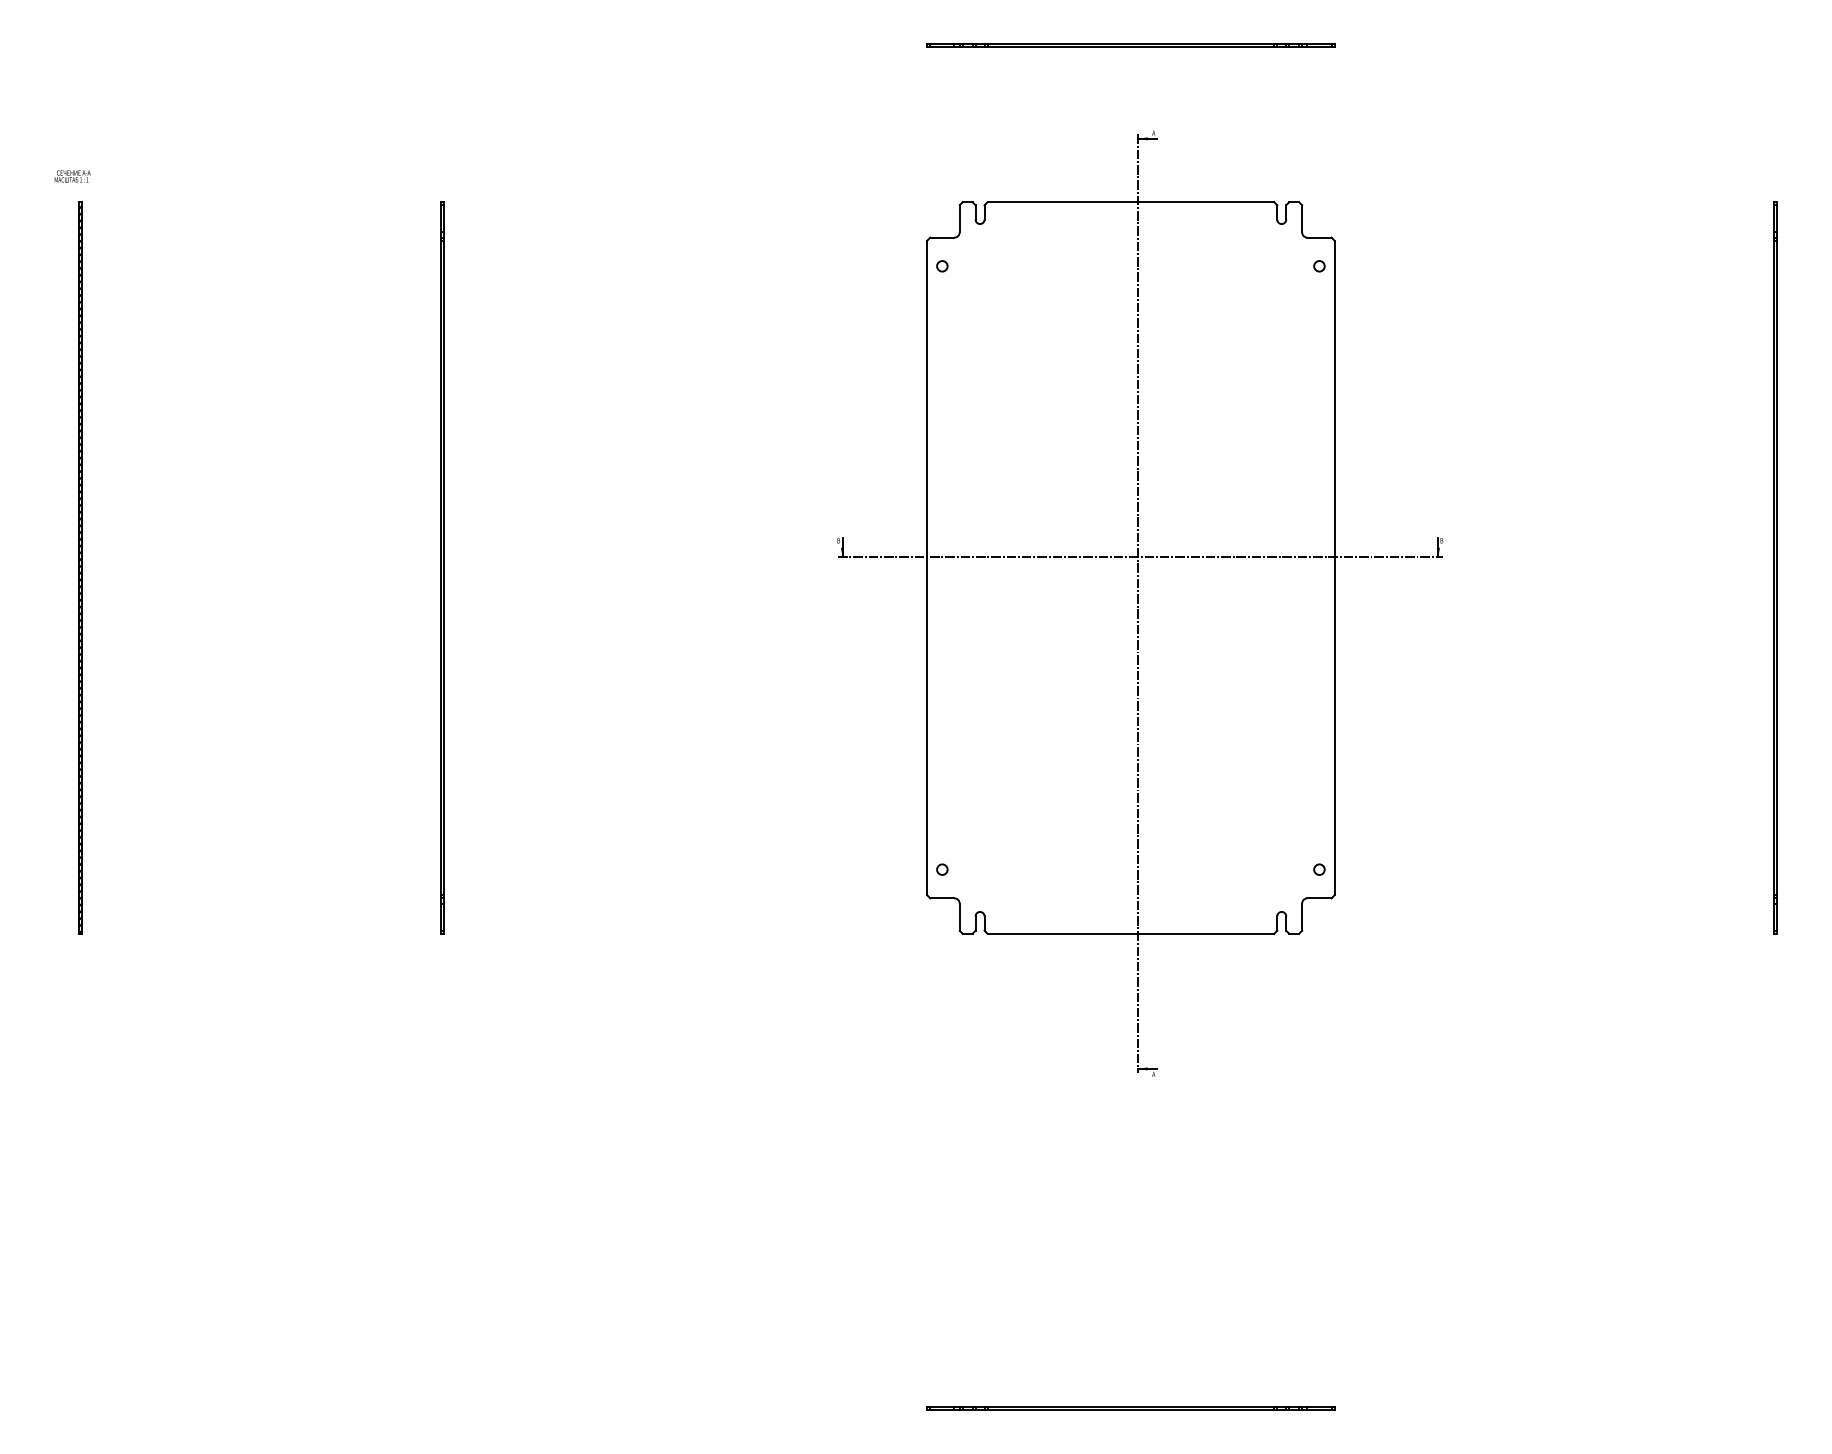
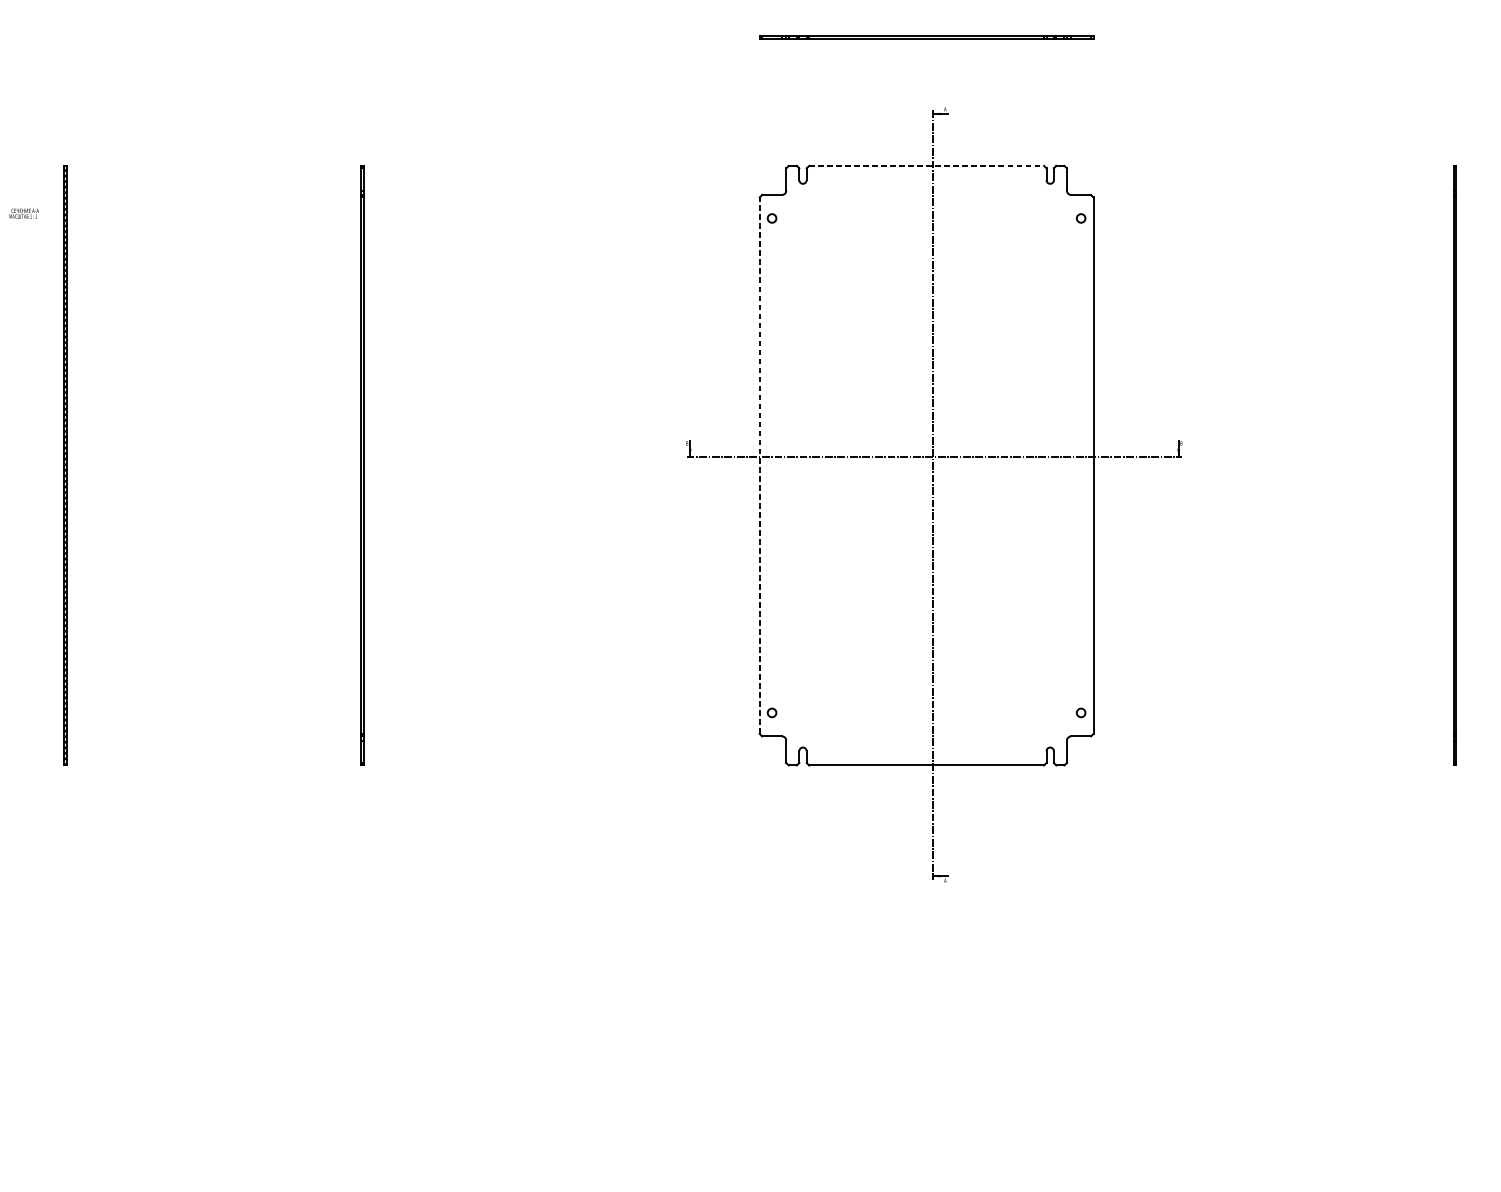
text: (72, 176) -> (24, 213), moved
line: (1131, 202) -> (927, 166), solid -> dashed
line: (927, 567) -> (759, 465), solid -> dashed
line: (1130, 1407) -> (926, 1153), removed

